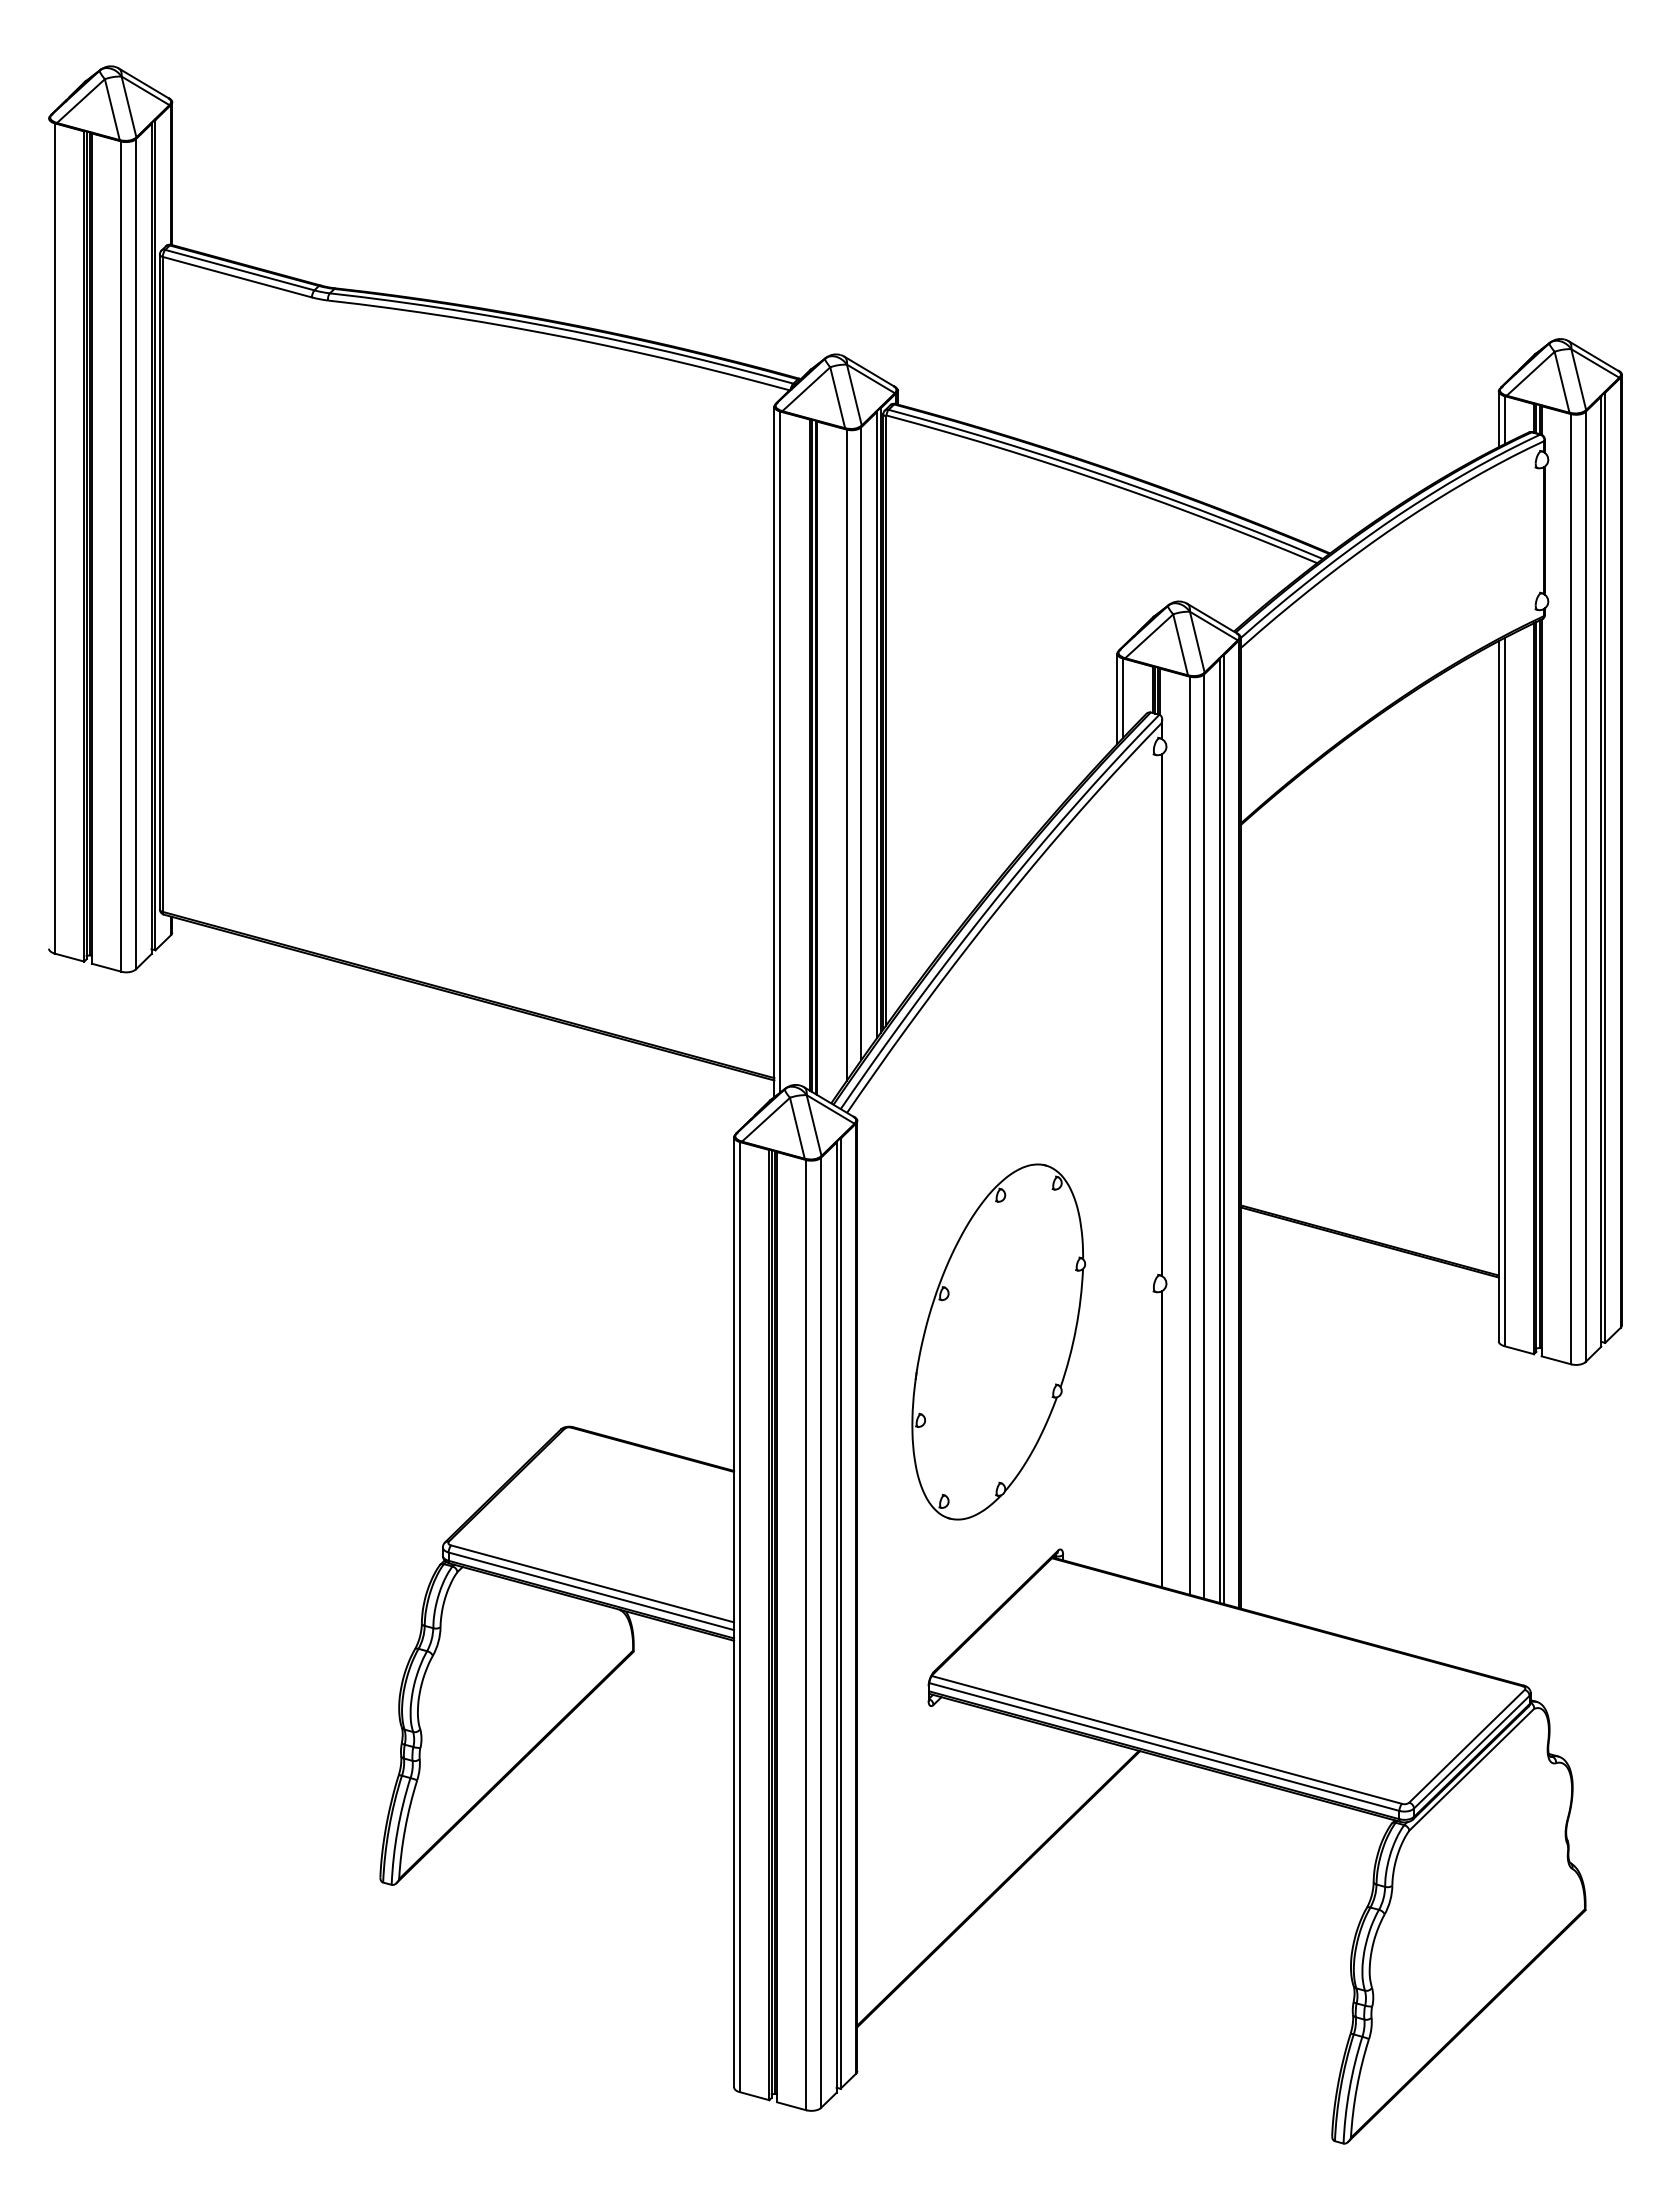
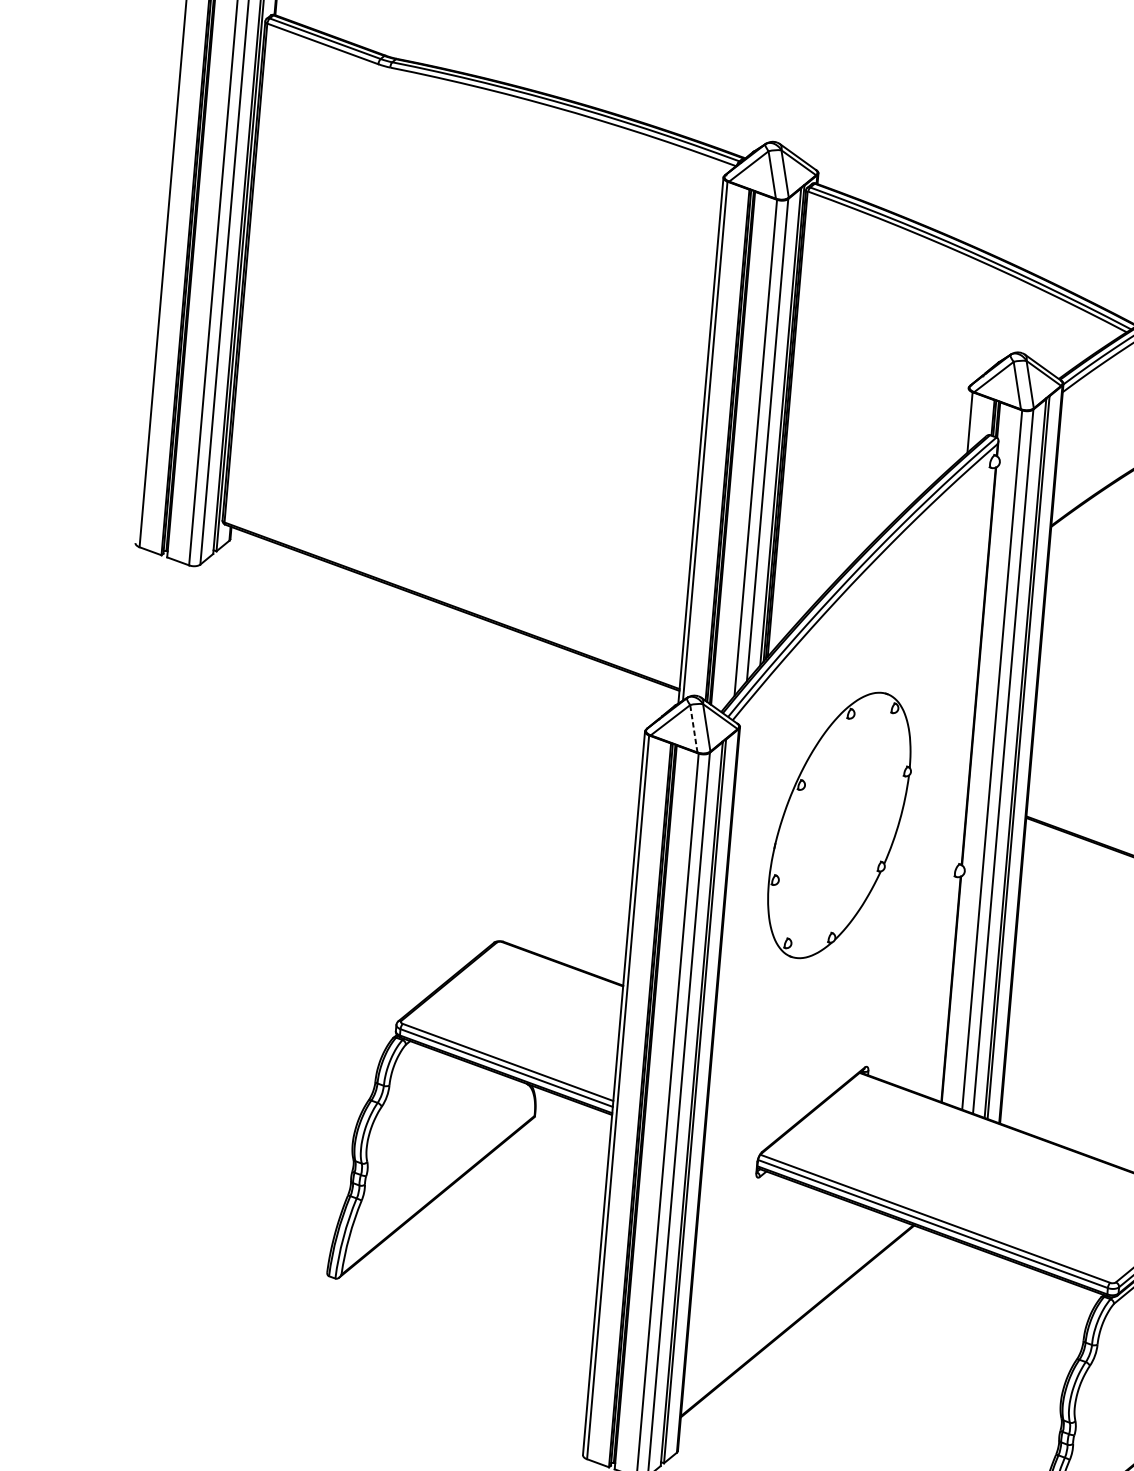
line: (1117, 698) -> (965, 422), removed
line: (797, 1127) -> (693, 728), solid -> dashed
part: (998, 1341) -> (839, 825), moved

